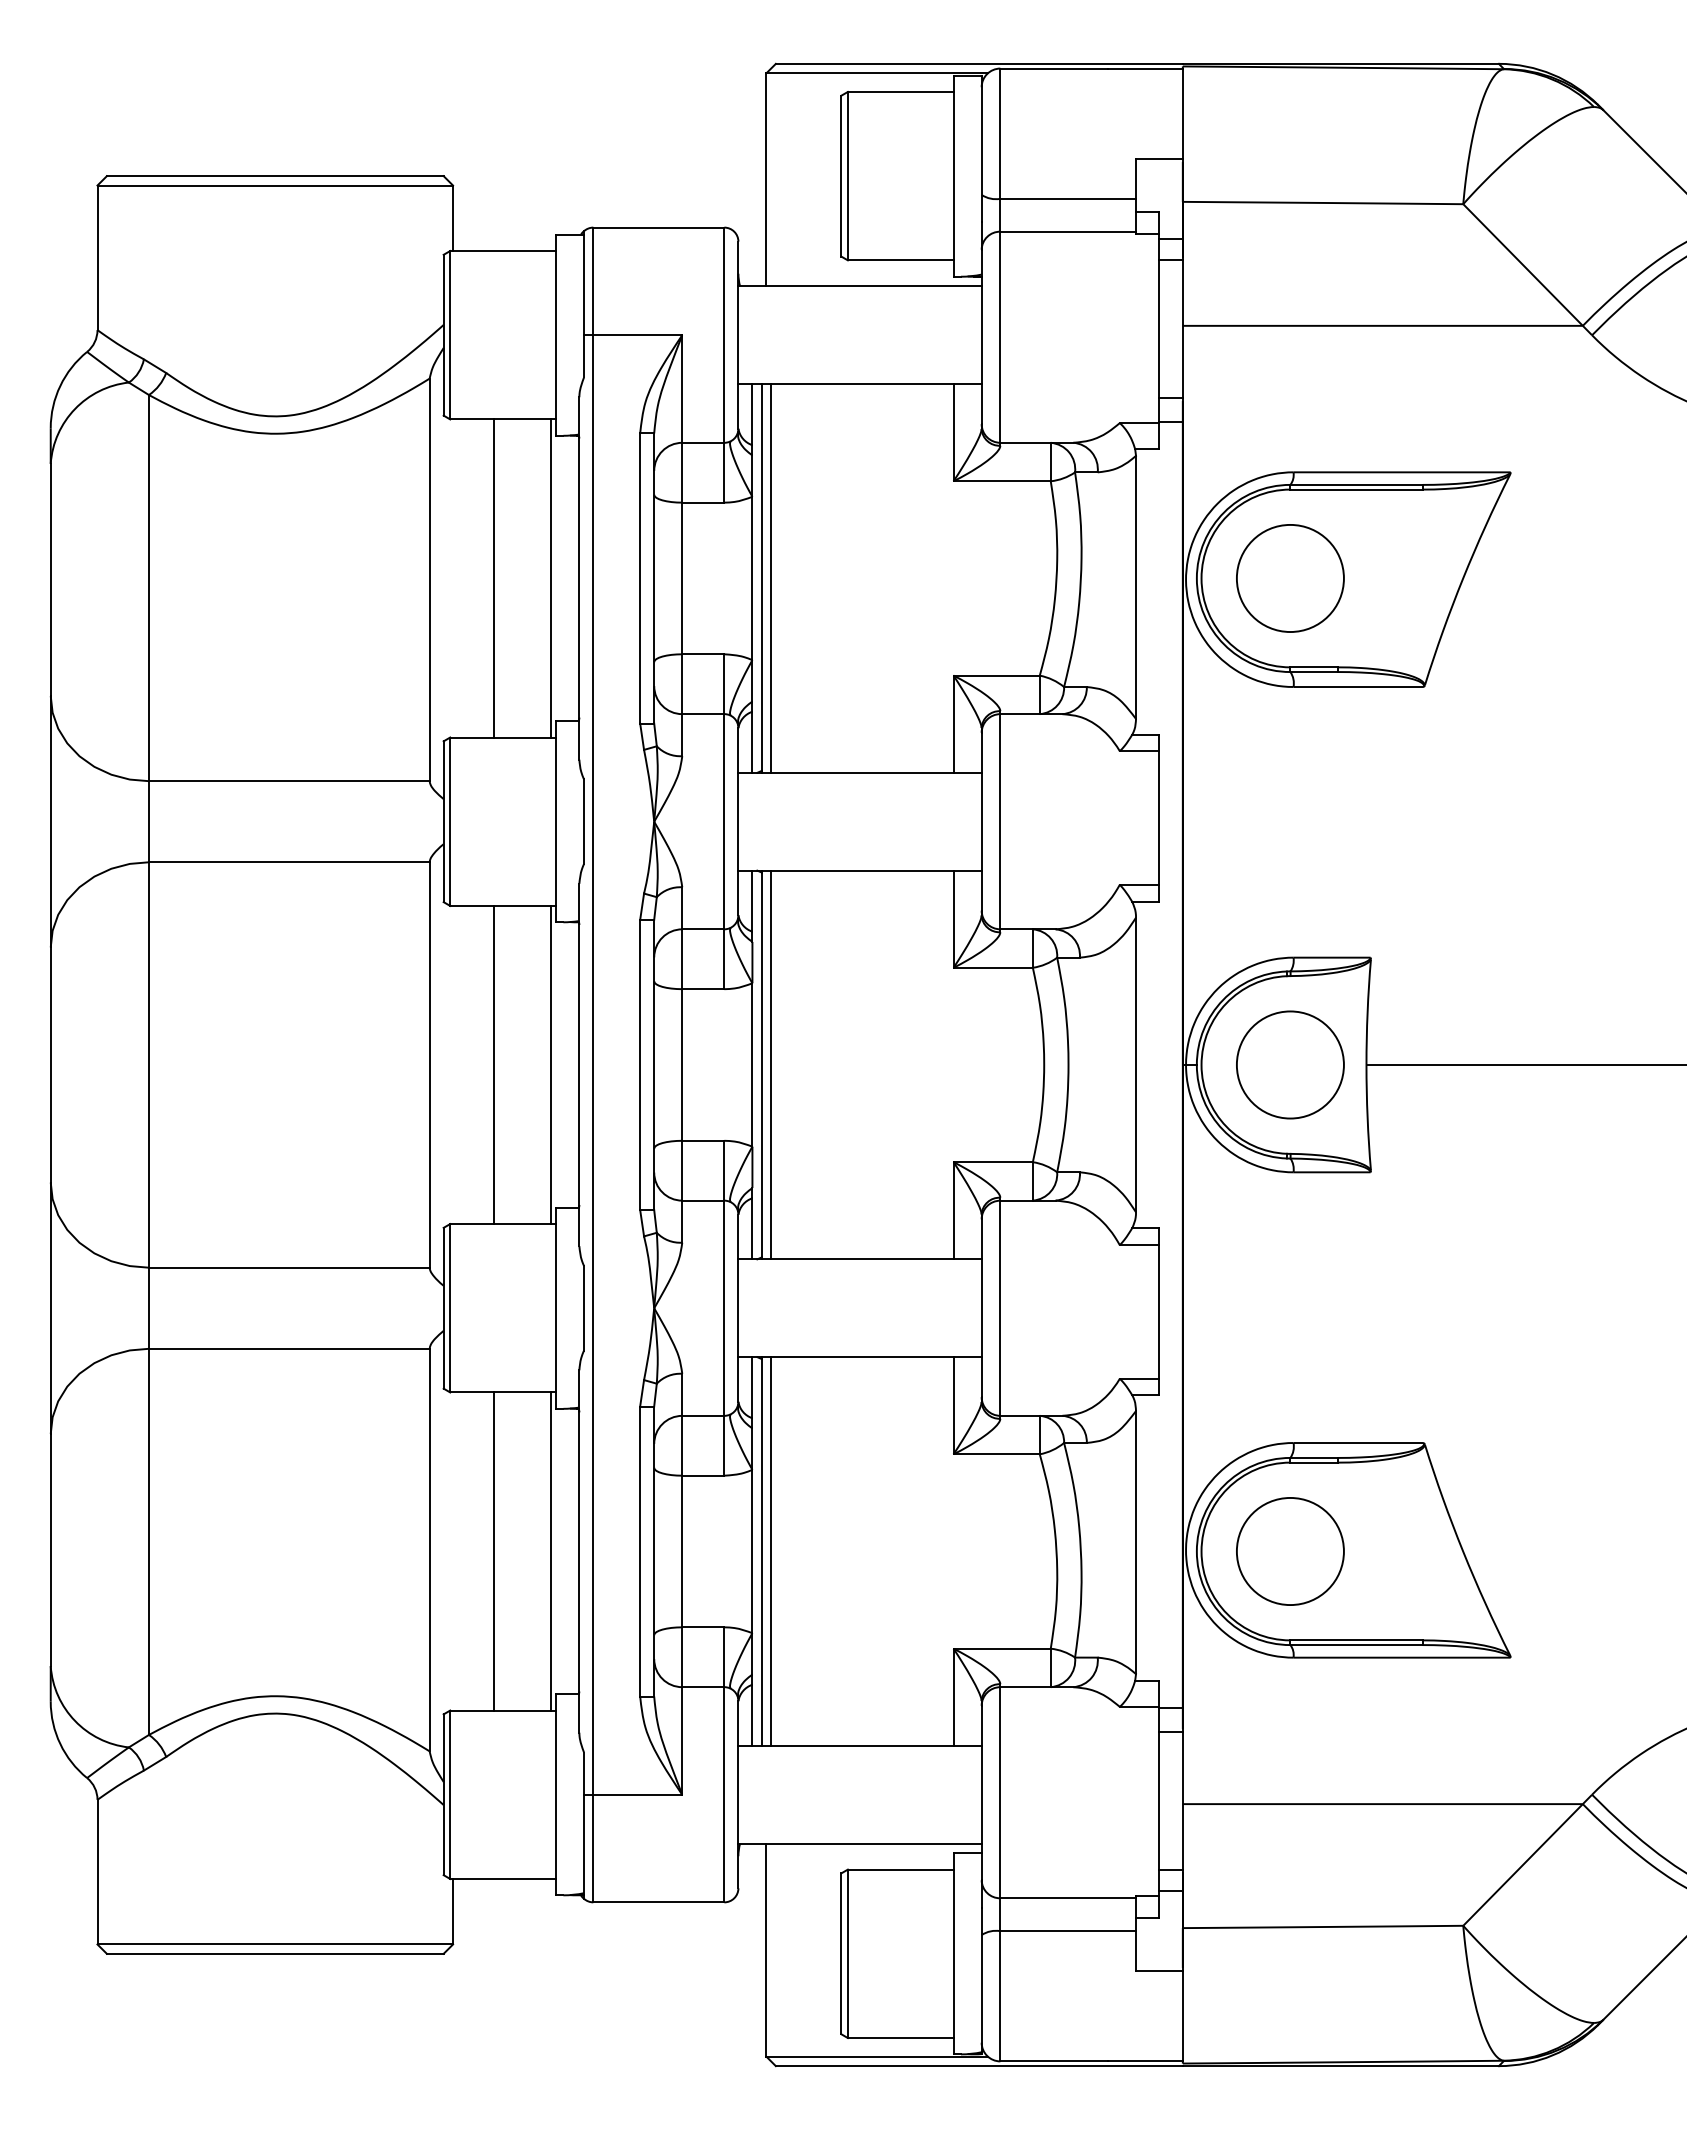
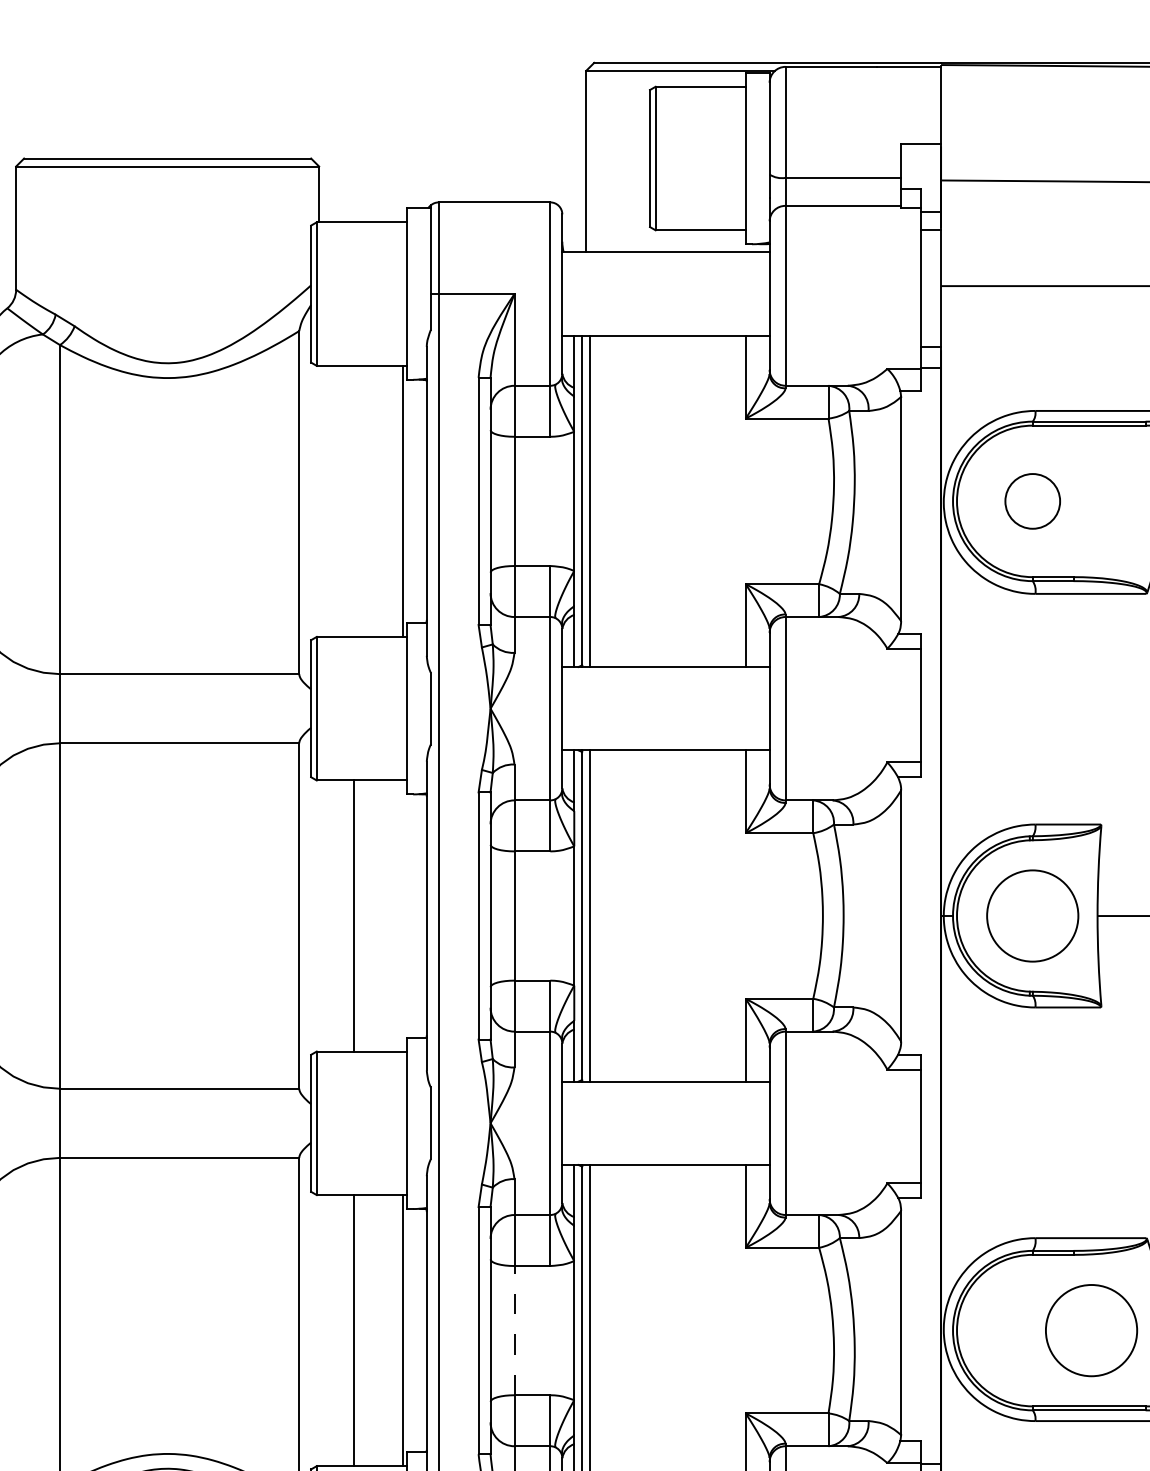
line: (494, 578) -> (354, 501), removed
circle: (1290, 578) -> (1032, 501), size x0.6
line: (551, 1064) -> (403, 915), removed
line: (682, 1551) -> (514, 1330), solid -> dashed
circle: (1290, 1551) -> (1091, 1330), moved

